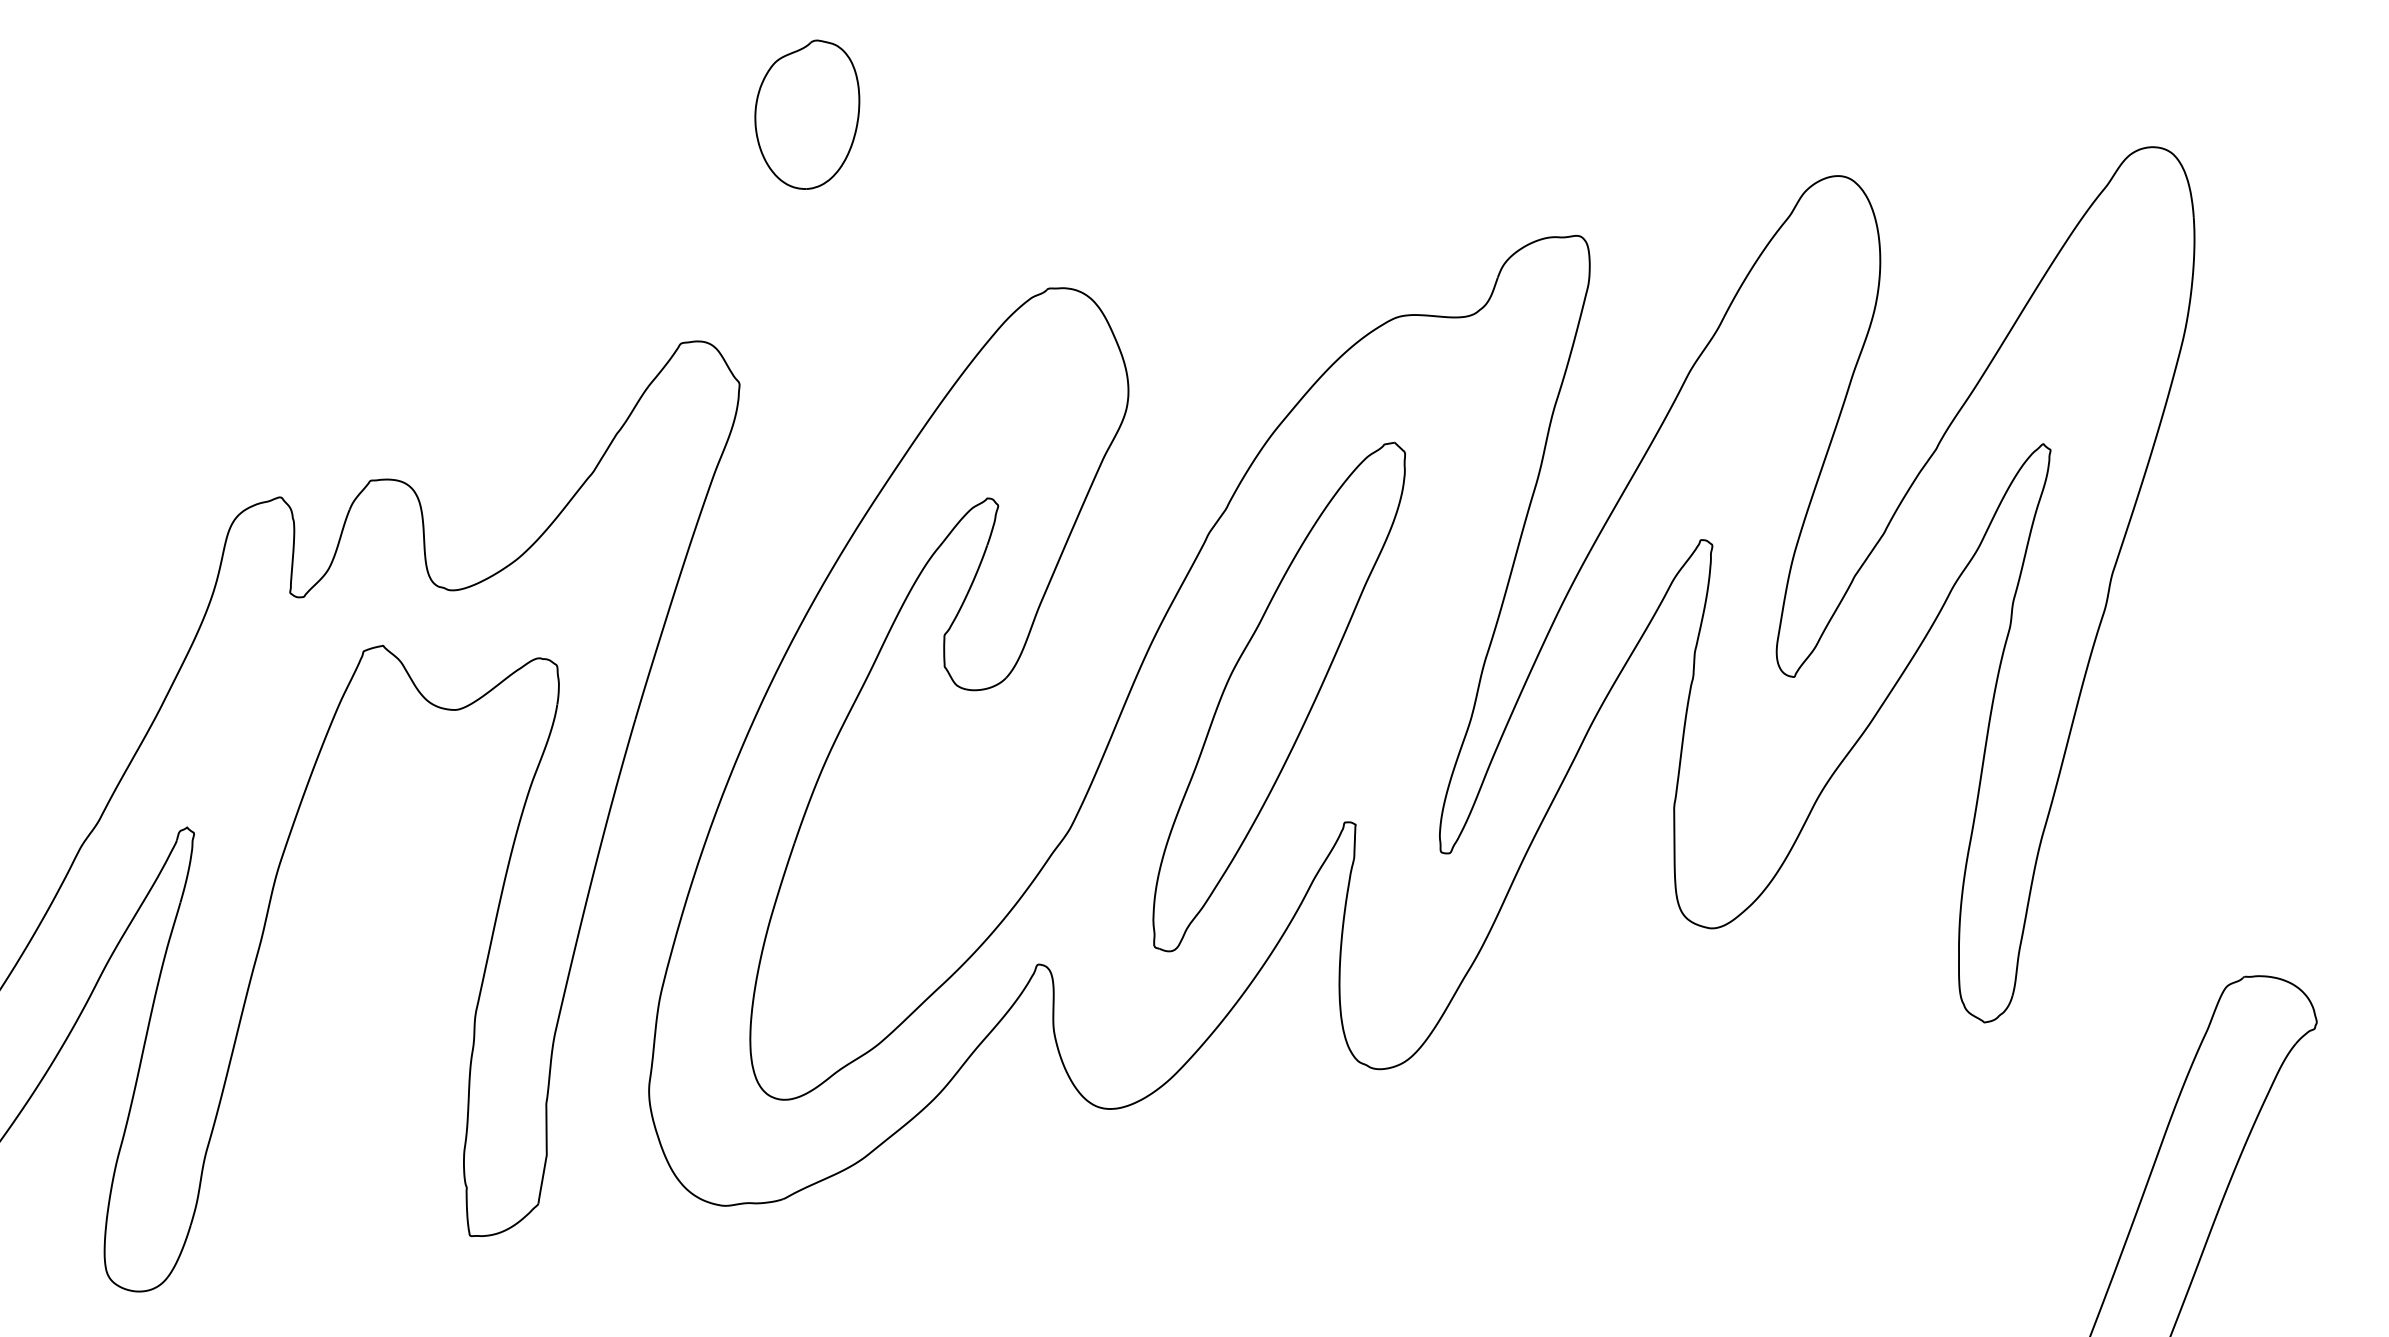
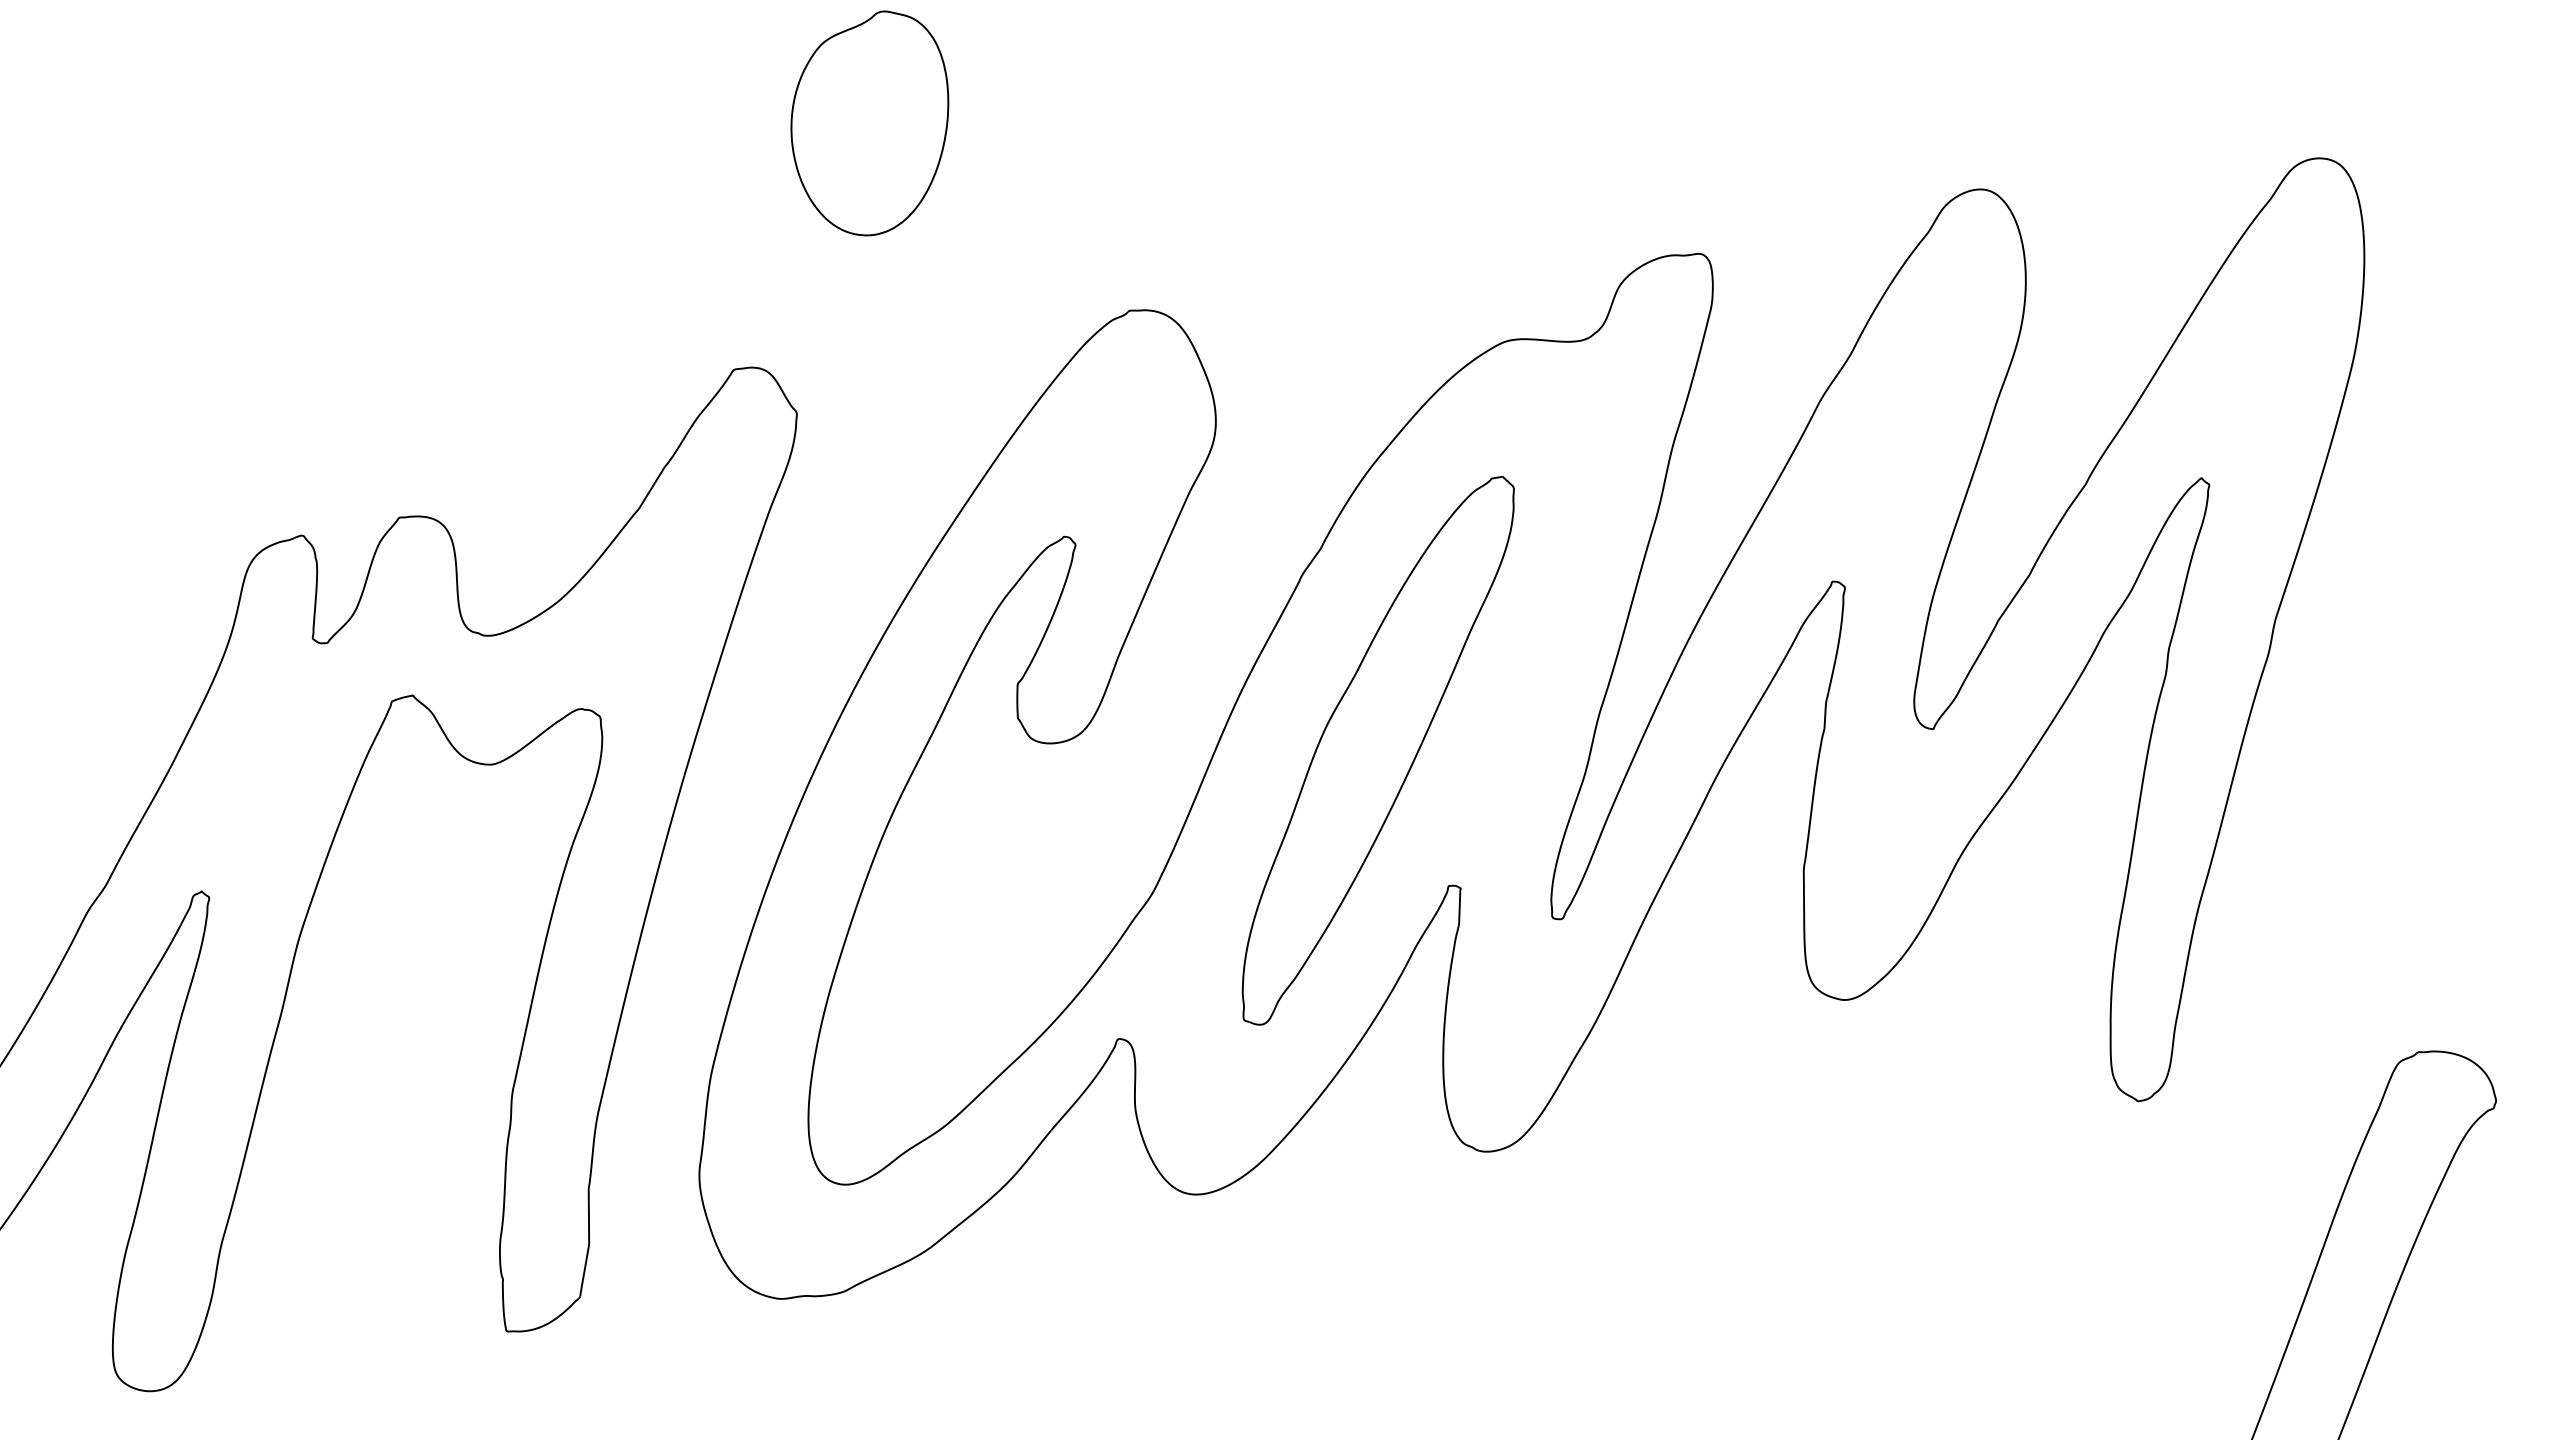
part: (806, 114) -> (869, 123), size x1.4

